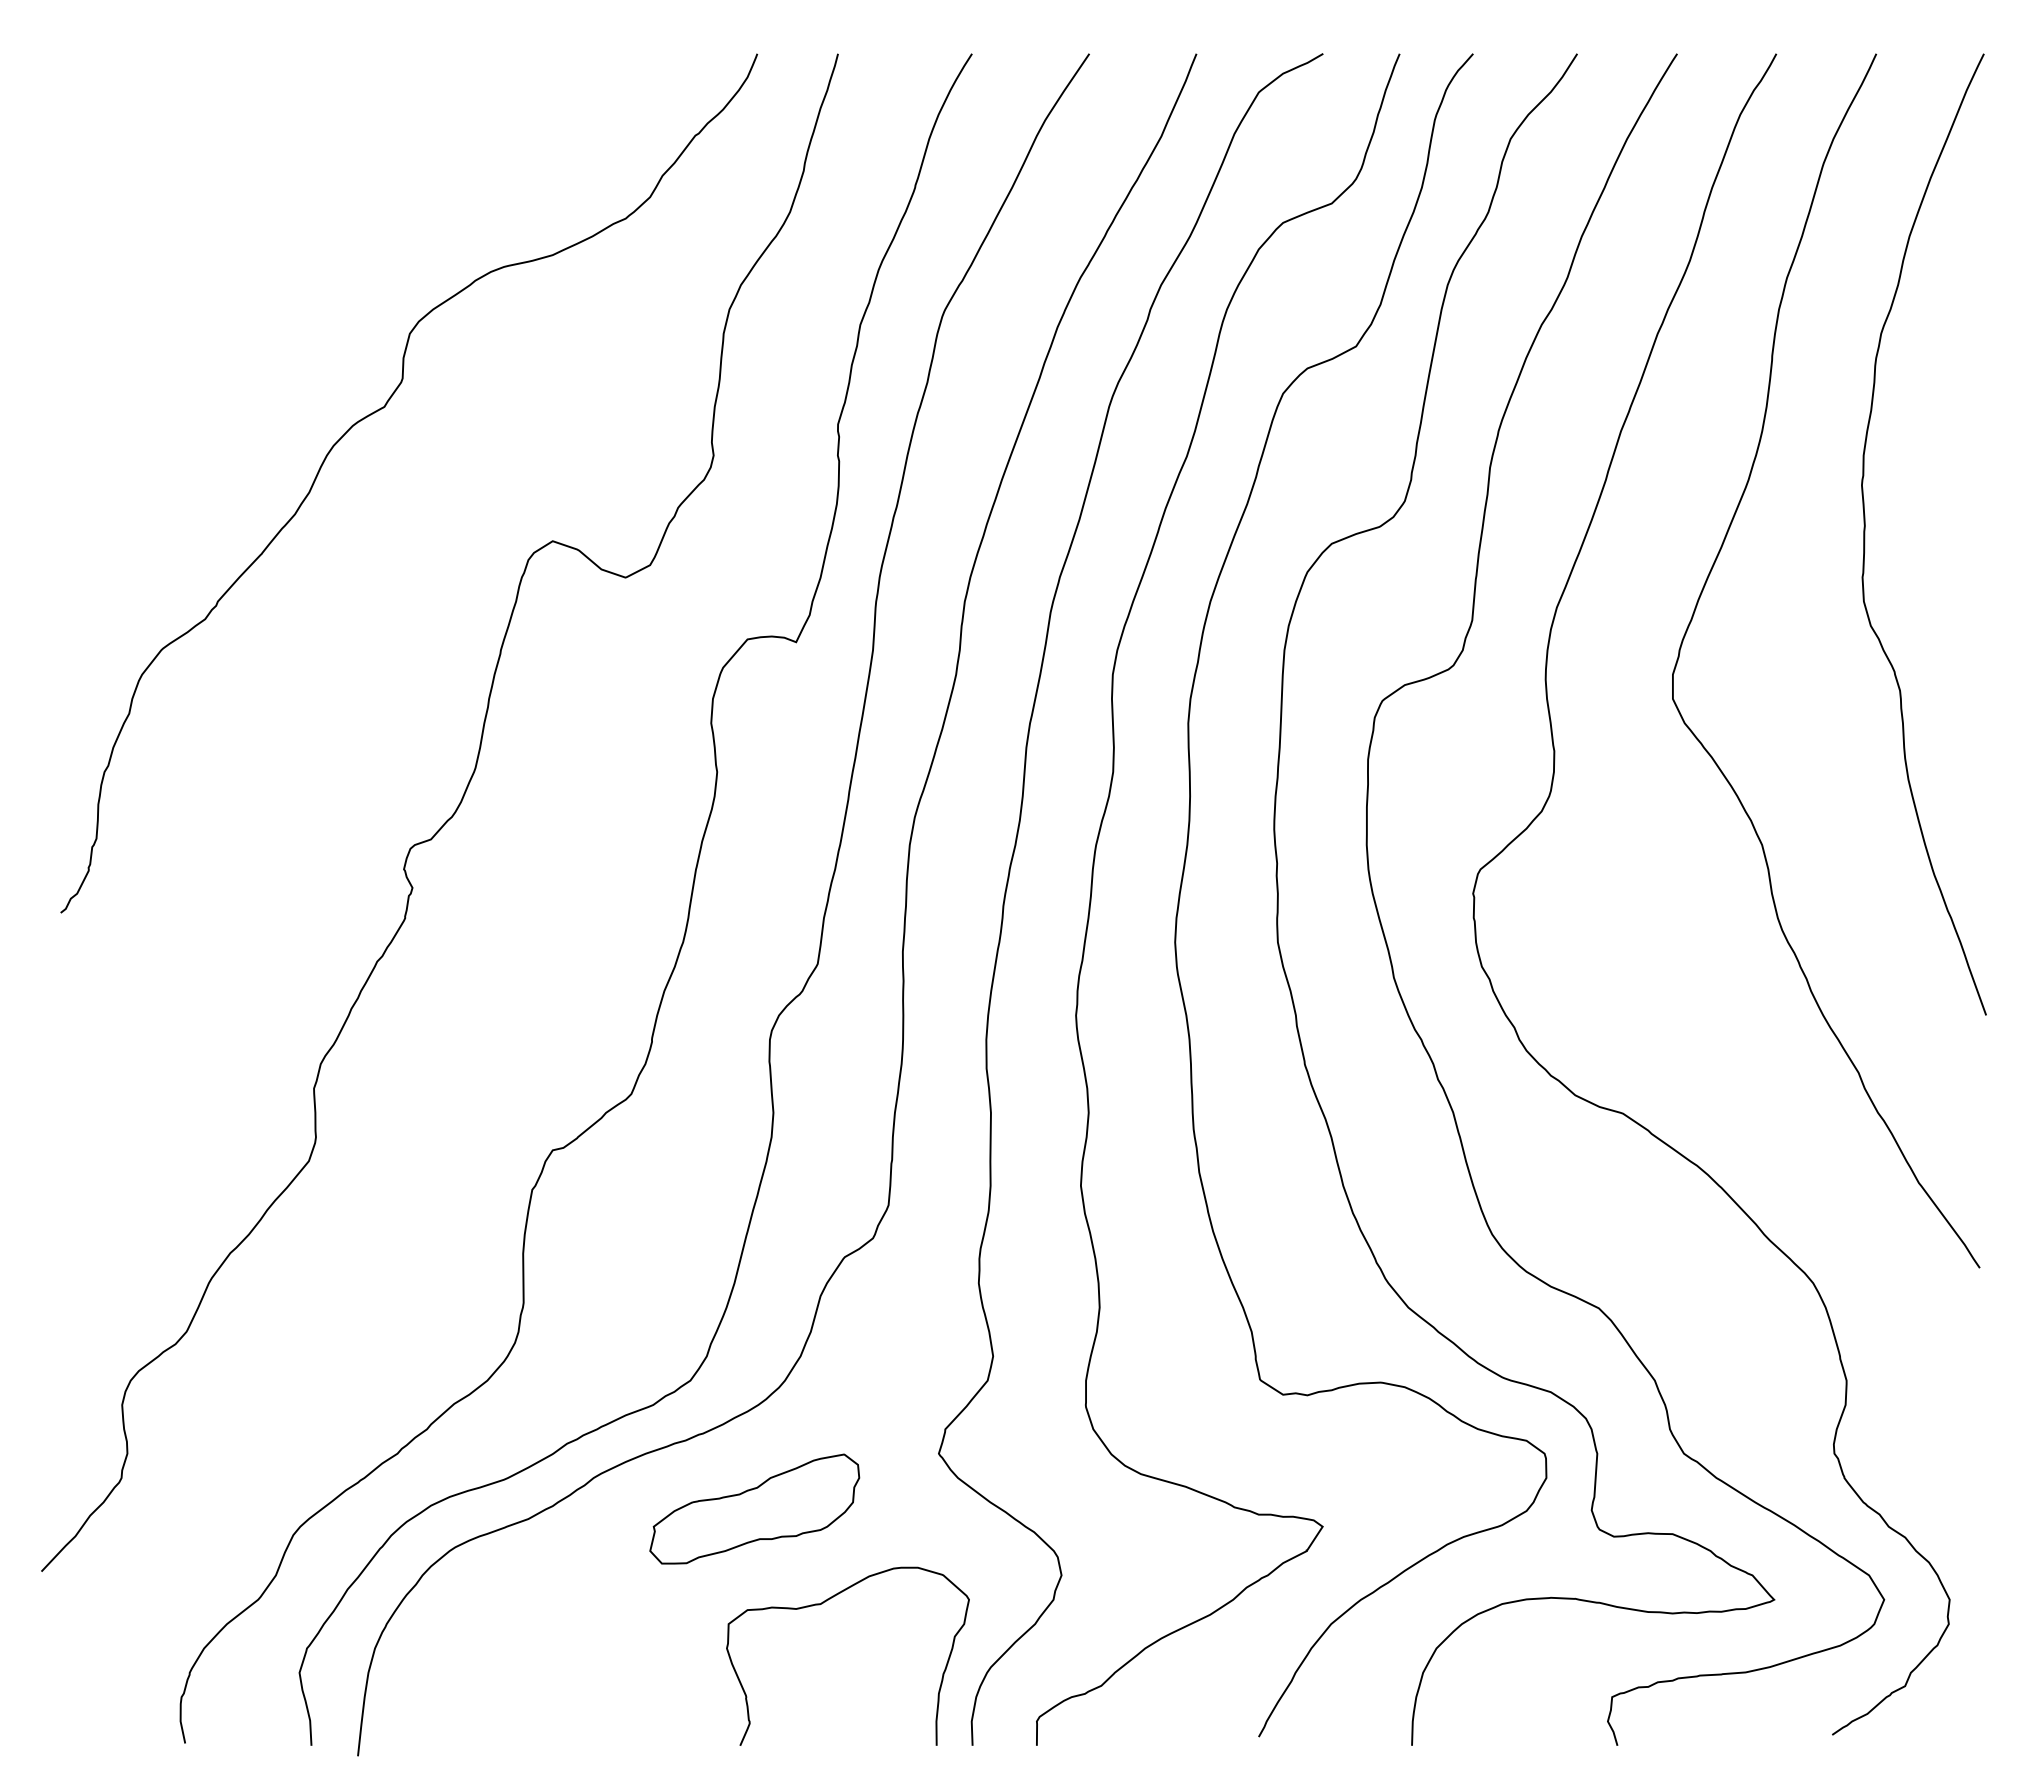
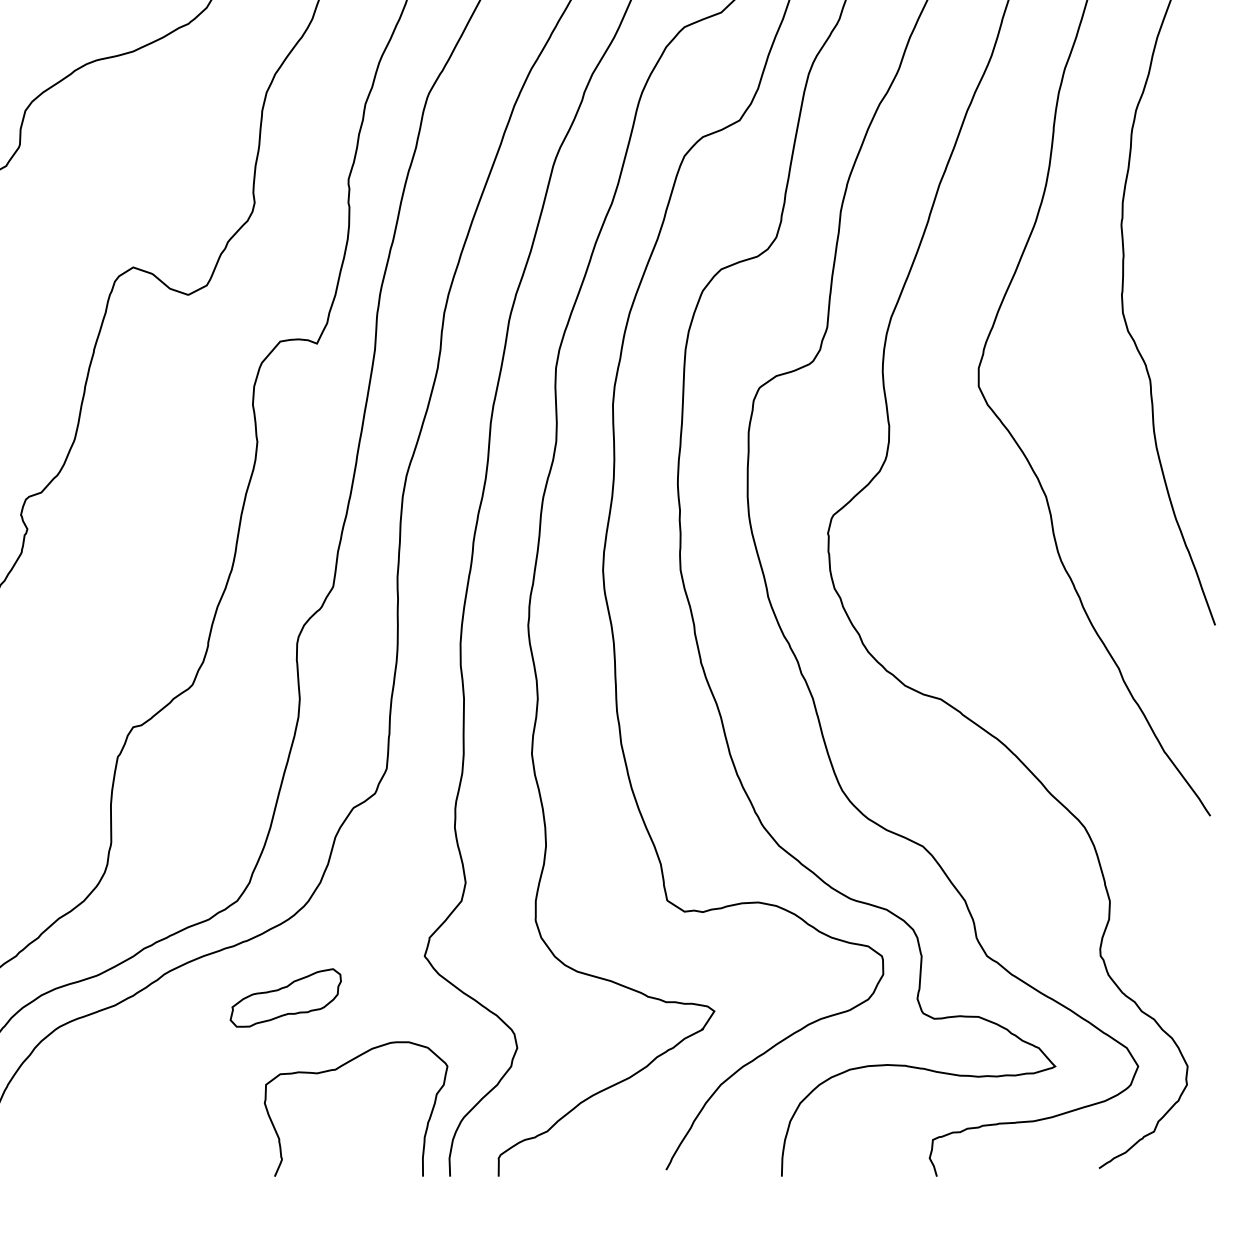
part: (754, 1508) -> (285, 997), size x0.7

